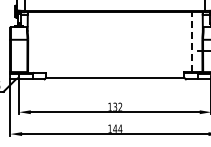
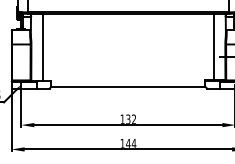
line: (38, 42) -> (42, 47), added
line: (191, 42) -> (213, 47), dashed -> solid

